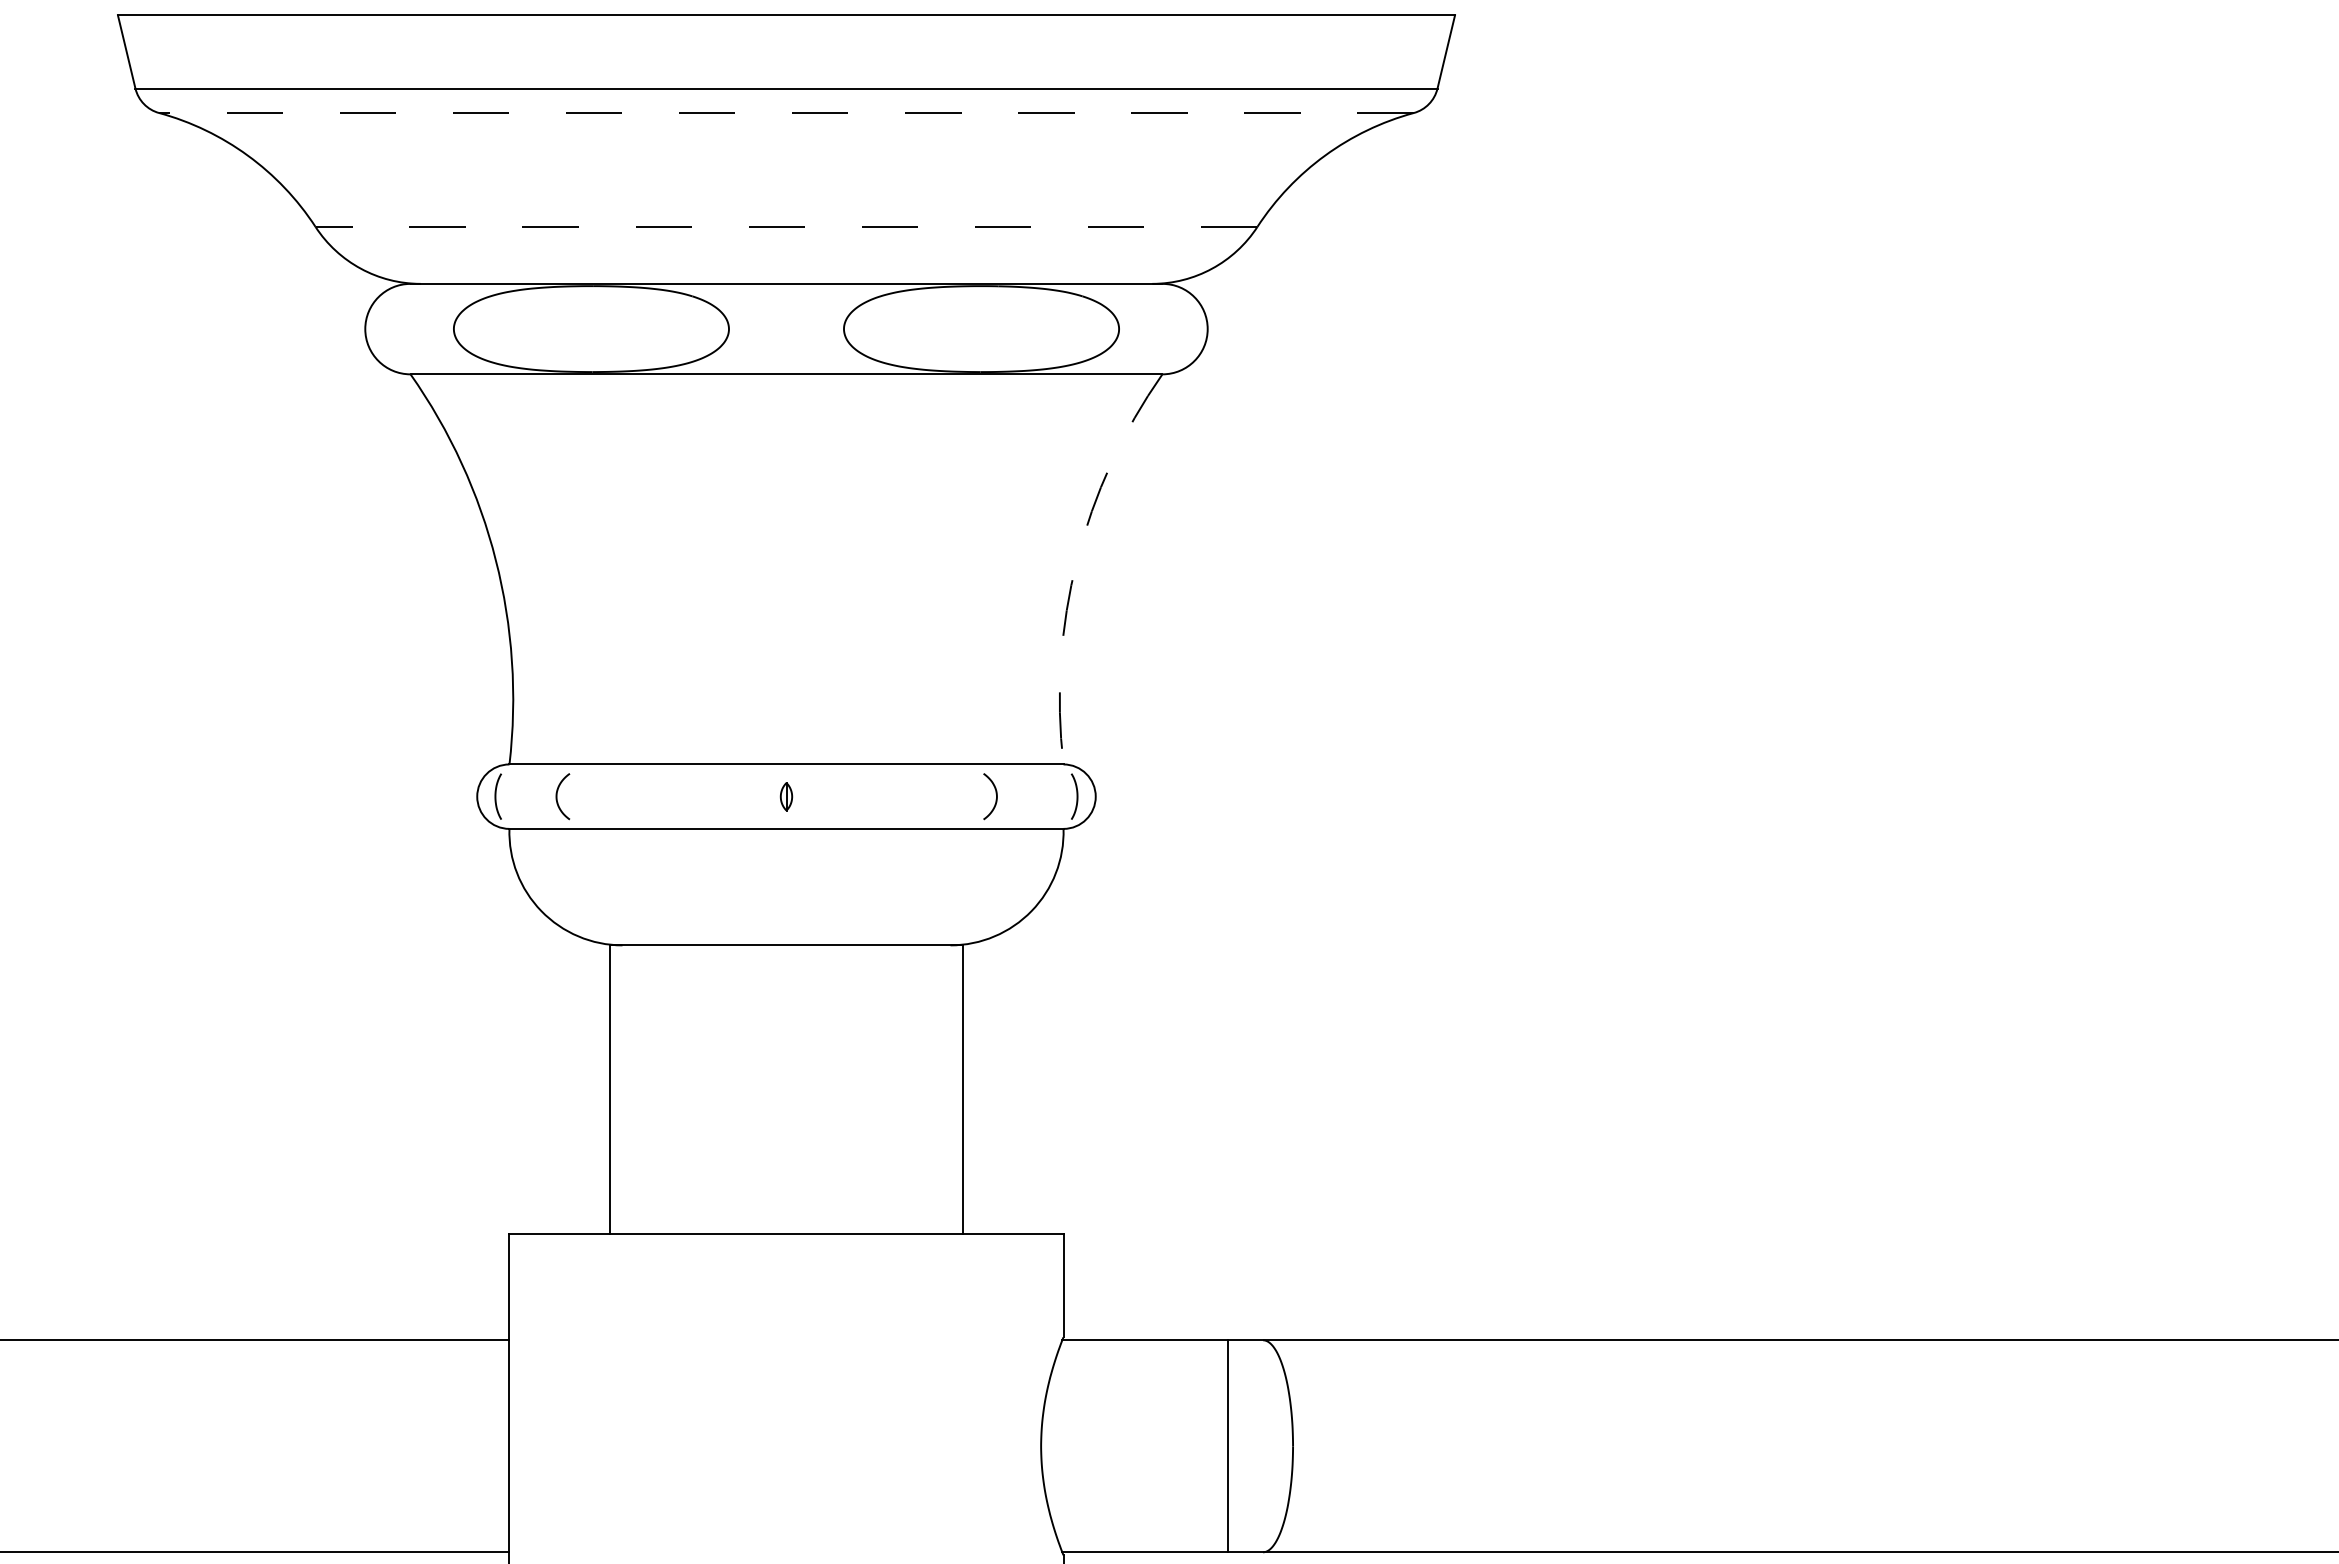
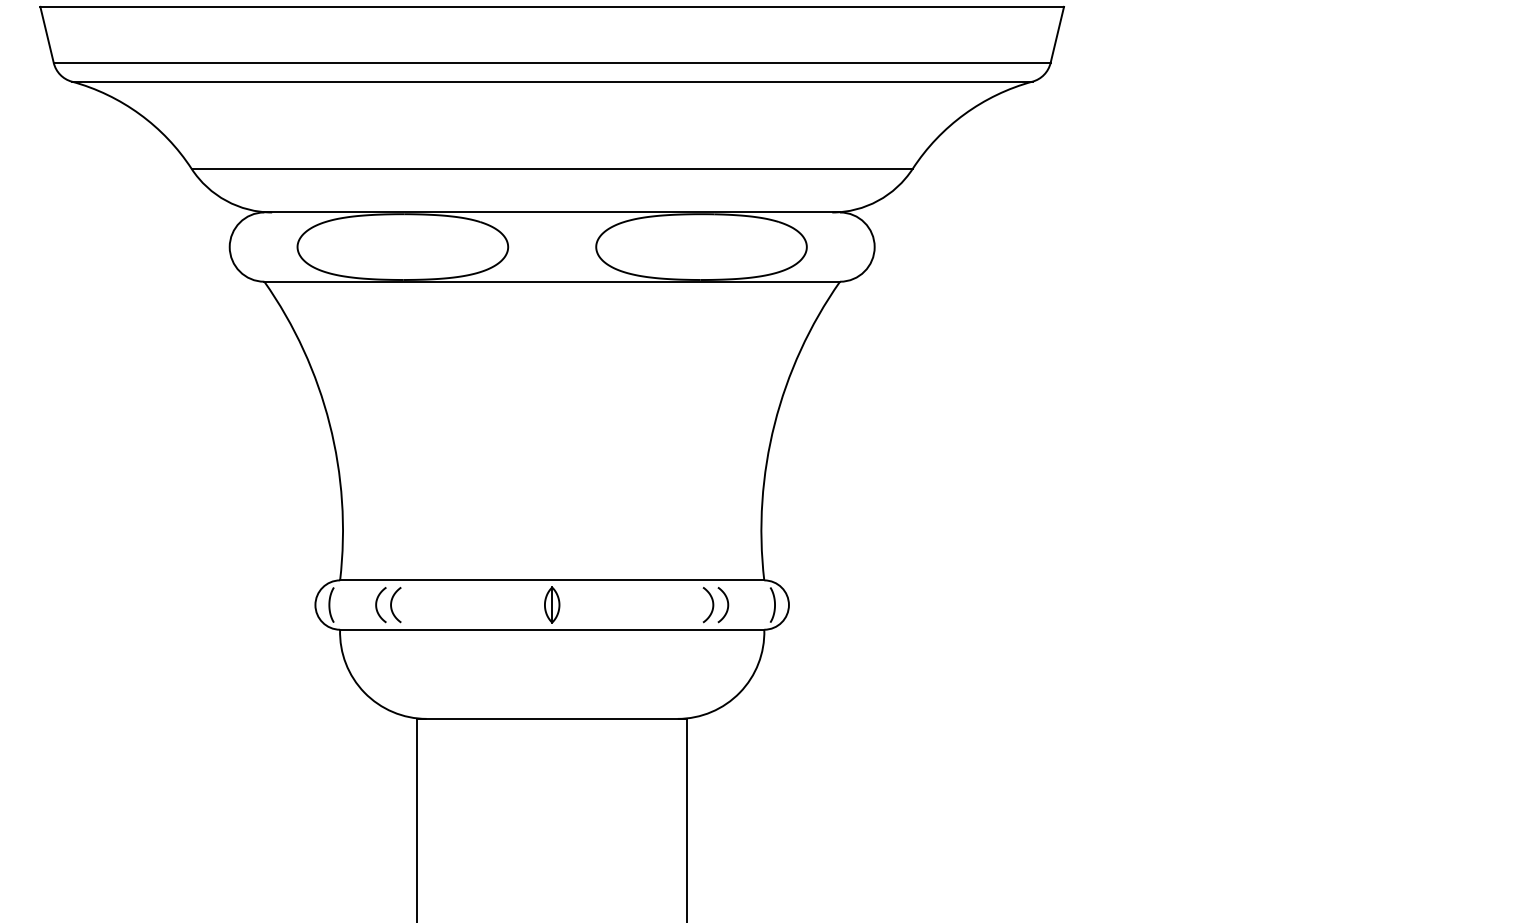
line: (786, 113) -> (552, 82), dashed -> solid
line: (786, 226) -> (552, 168), dashed -> solid
arc: (1077, 560) -> (774, 424), dashed -> solid
curve: (577, 793) -> (392, 602), added
part: (786, 796) -> (552, 604), size x1.67
curve: (1015, 796) -> (727, 604), added

